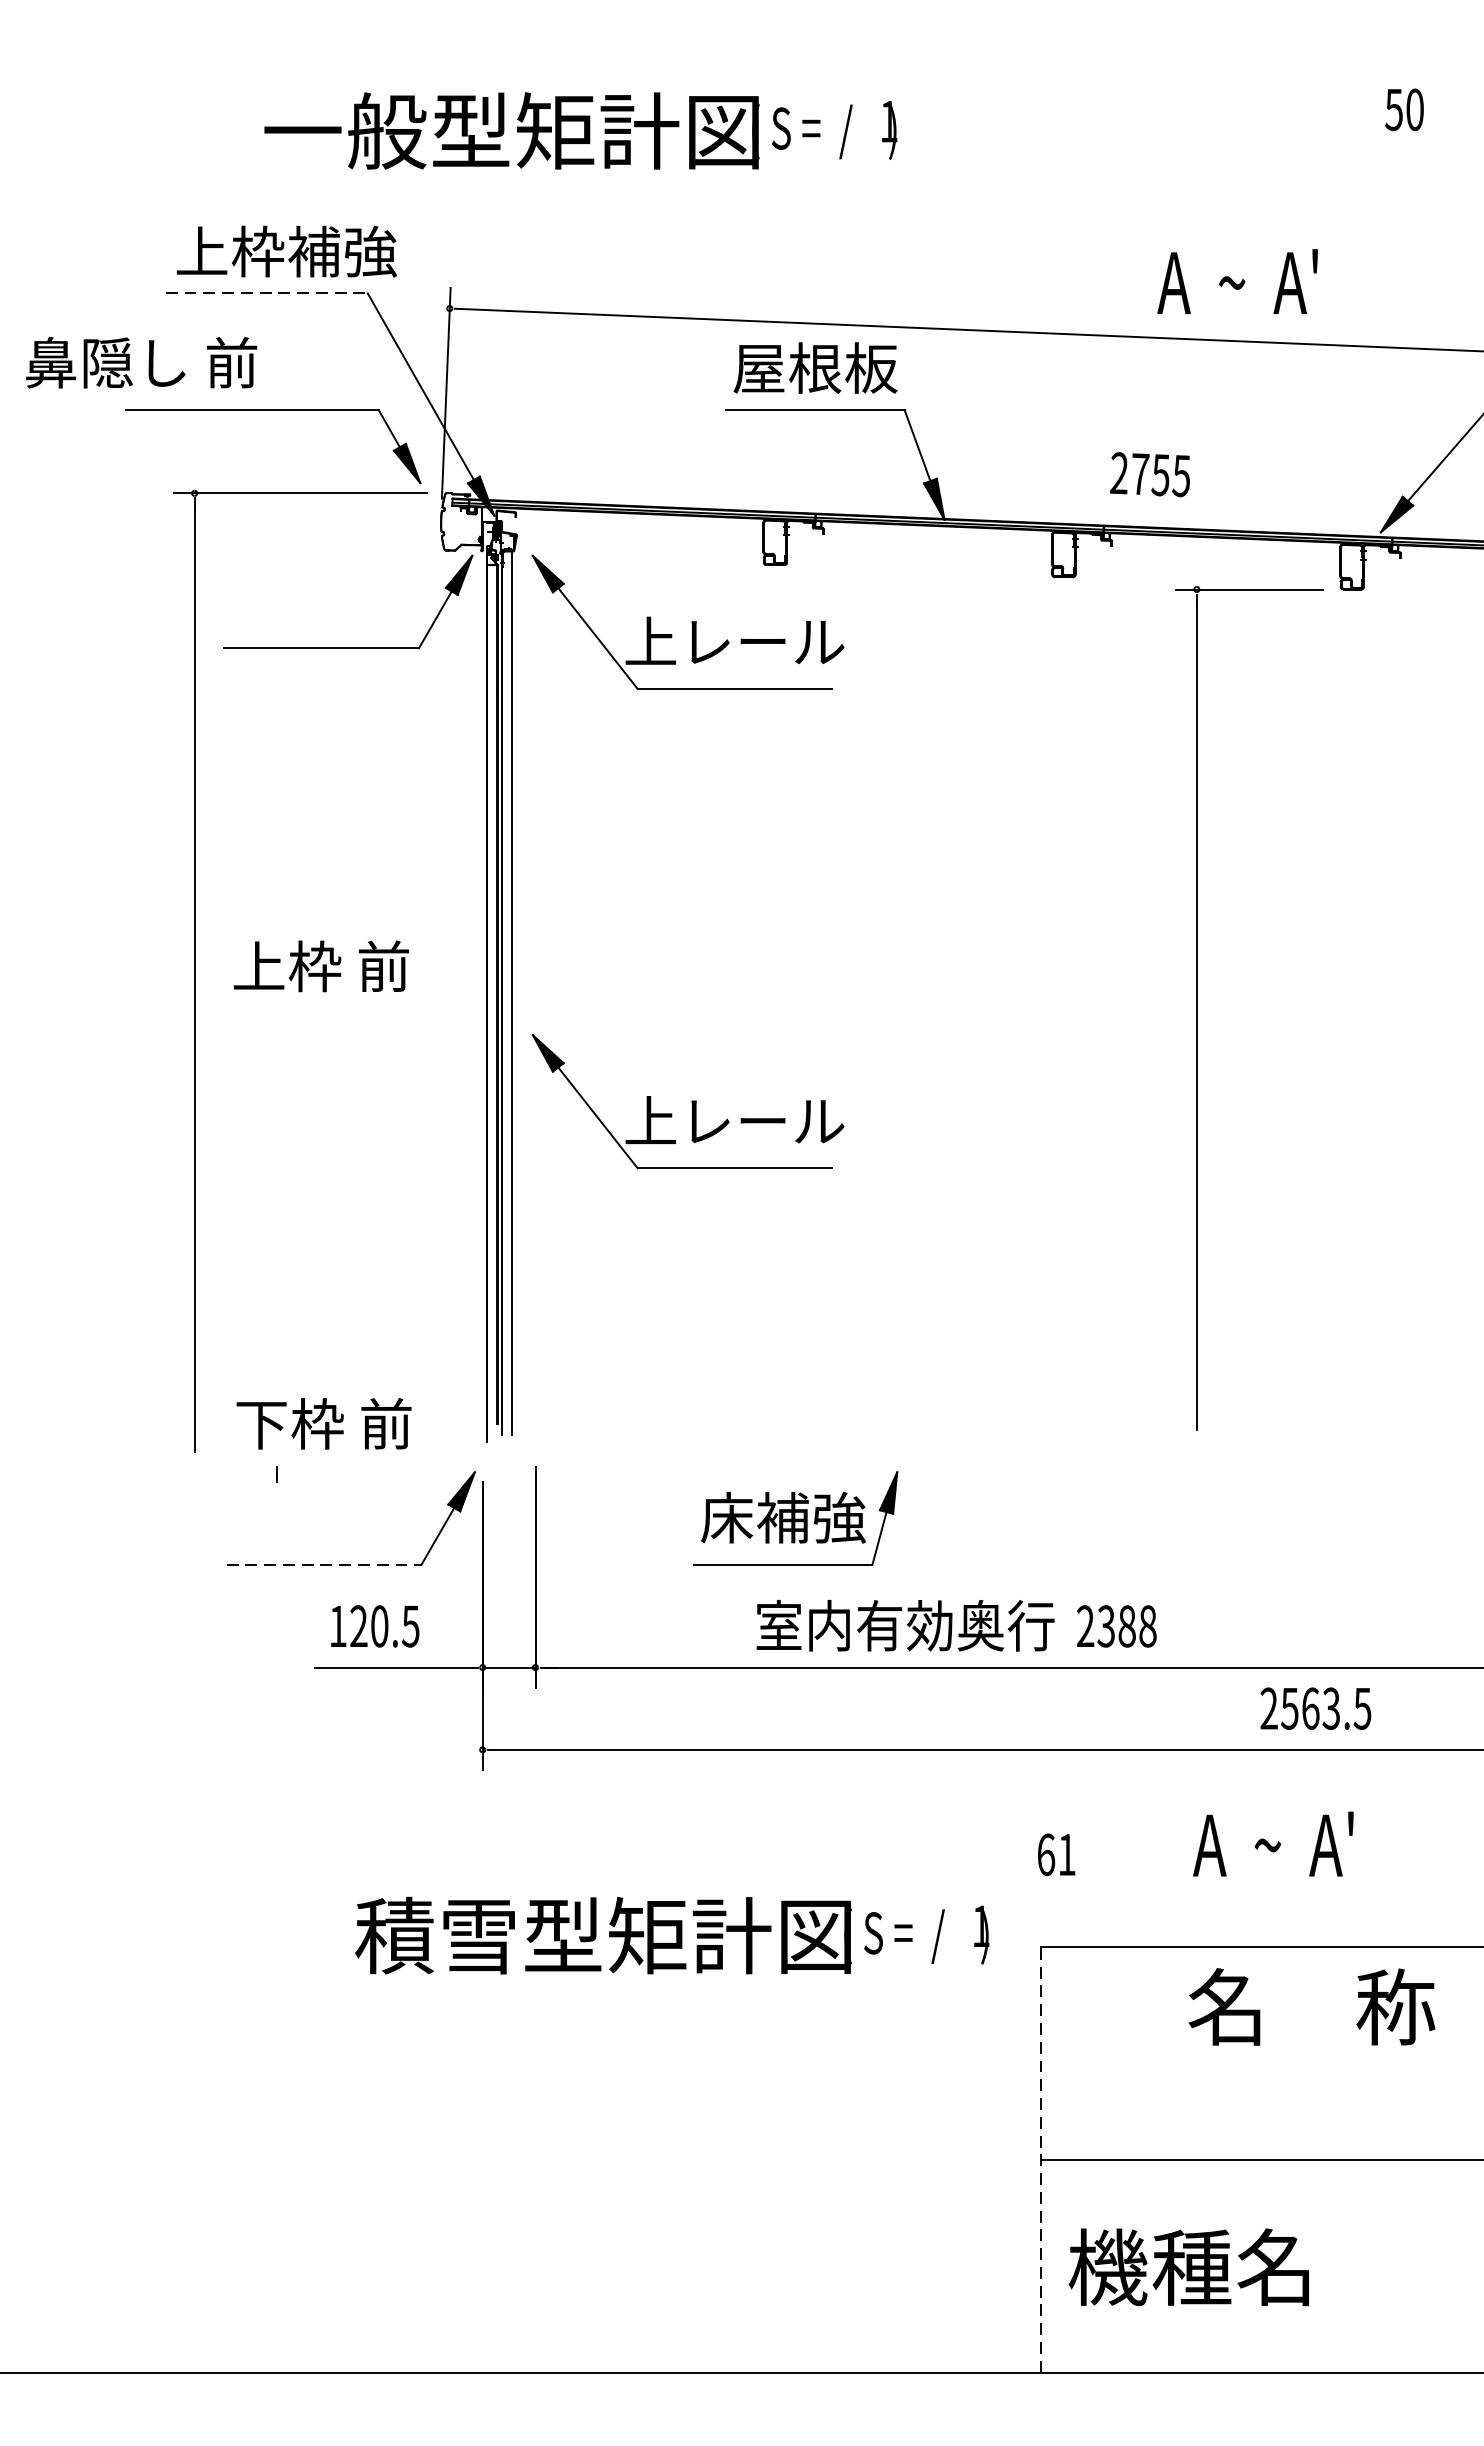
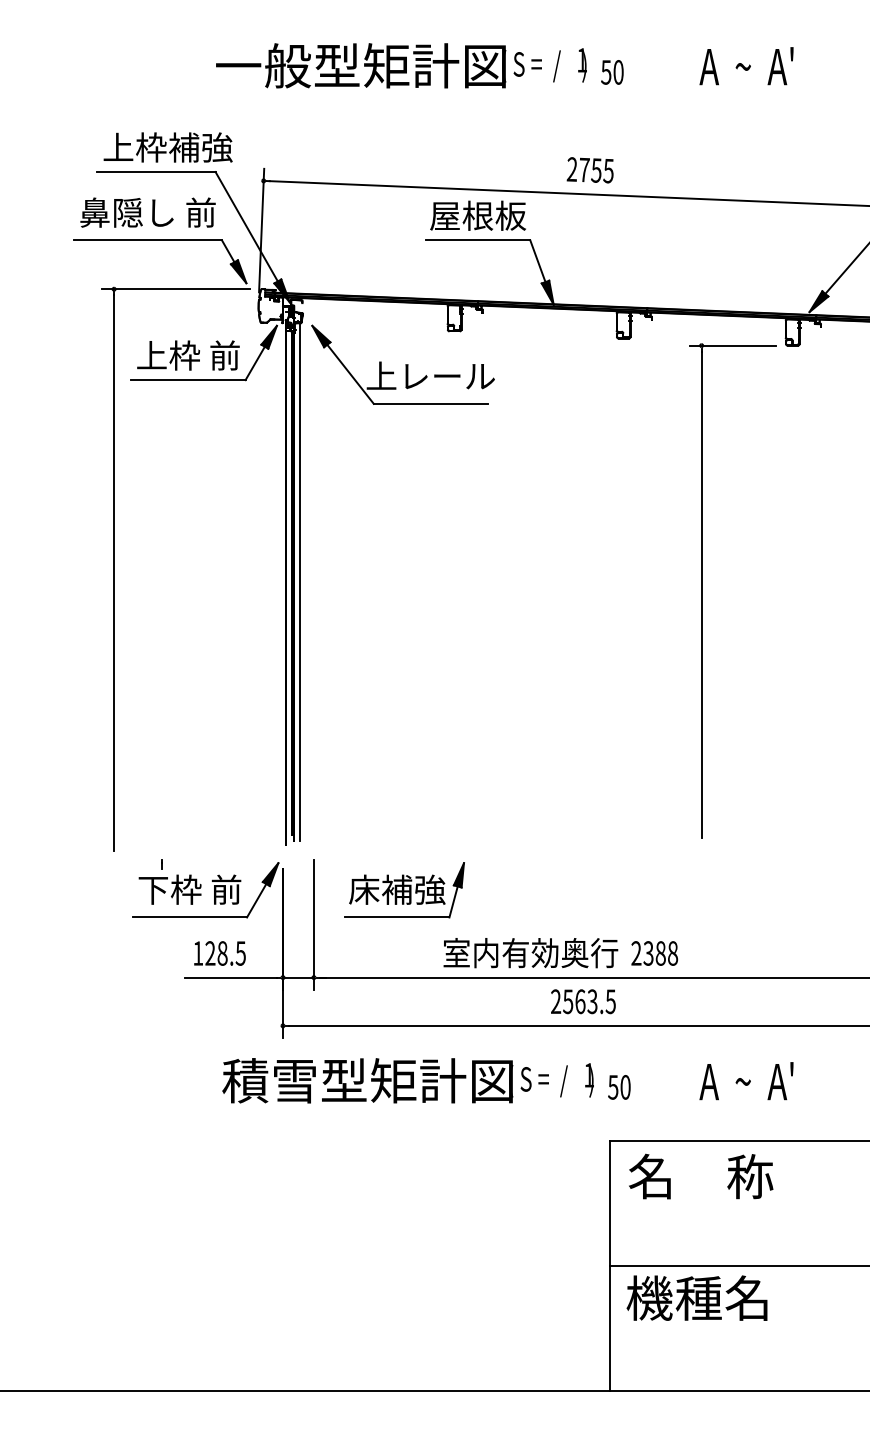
text: (1404, 109) -> (612, 72), moved
text: (580, 130) -> (401, 65), moved
text: (1237, 282) -> (746, 66), moved
line: (266, 294) -> (156, 172), dashed -> solid
text: (140, 362) -> (147, 212), moved
text: (1148, 475) -> (589, 170), moved
text: (321, 966) -> (188, 355), moved
part: (686, 1101) -> (402, 645), removed
text: (323, 1423) -> (189, 889), moved
part: (795, 1518) -> (404, 890), moved
line: (324, 1565) -> (190, 917), dashed -> solid
text: (379, 1626) -> (222, 953), 120.5 -> 128.5
text: (1316, 1708) -> (583, 1001), moved
text: (1056, 1854) -> (619, 1087), 61 -> 50
text: (671, 1935) -> (407, 1080), moved
text: (1312, 2006) -> (701, 1176), moved
line: (1041, 2160) -> (610, 1266), dashed -> solid
text: (1188, 2266) -> (696, 1297), moved

